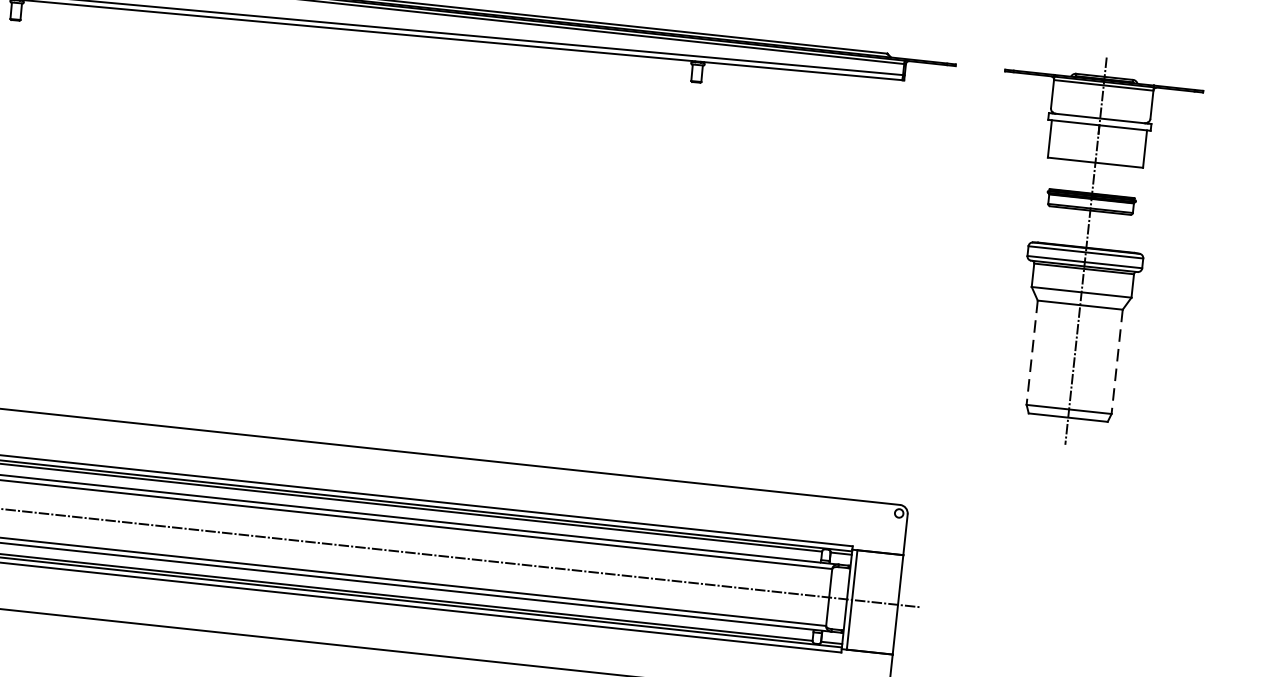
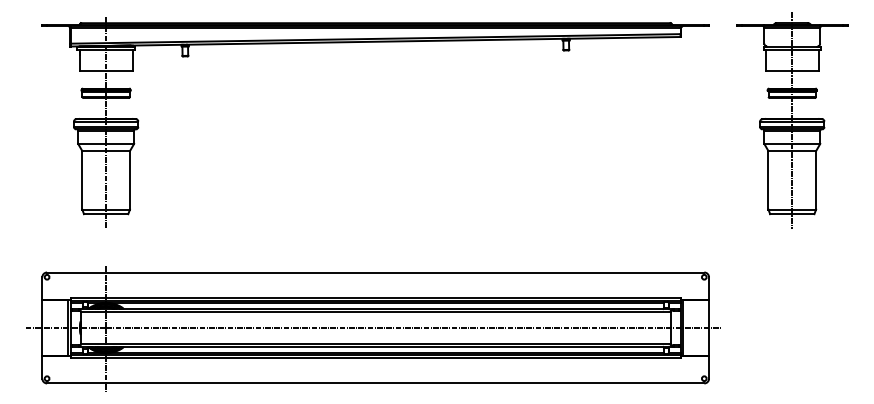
line: (1032, 353) -> (768, 180), dashed -> solid
line: (1117, 362) -> (816, 180), dashed -> solid

